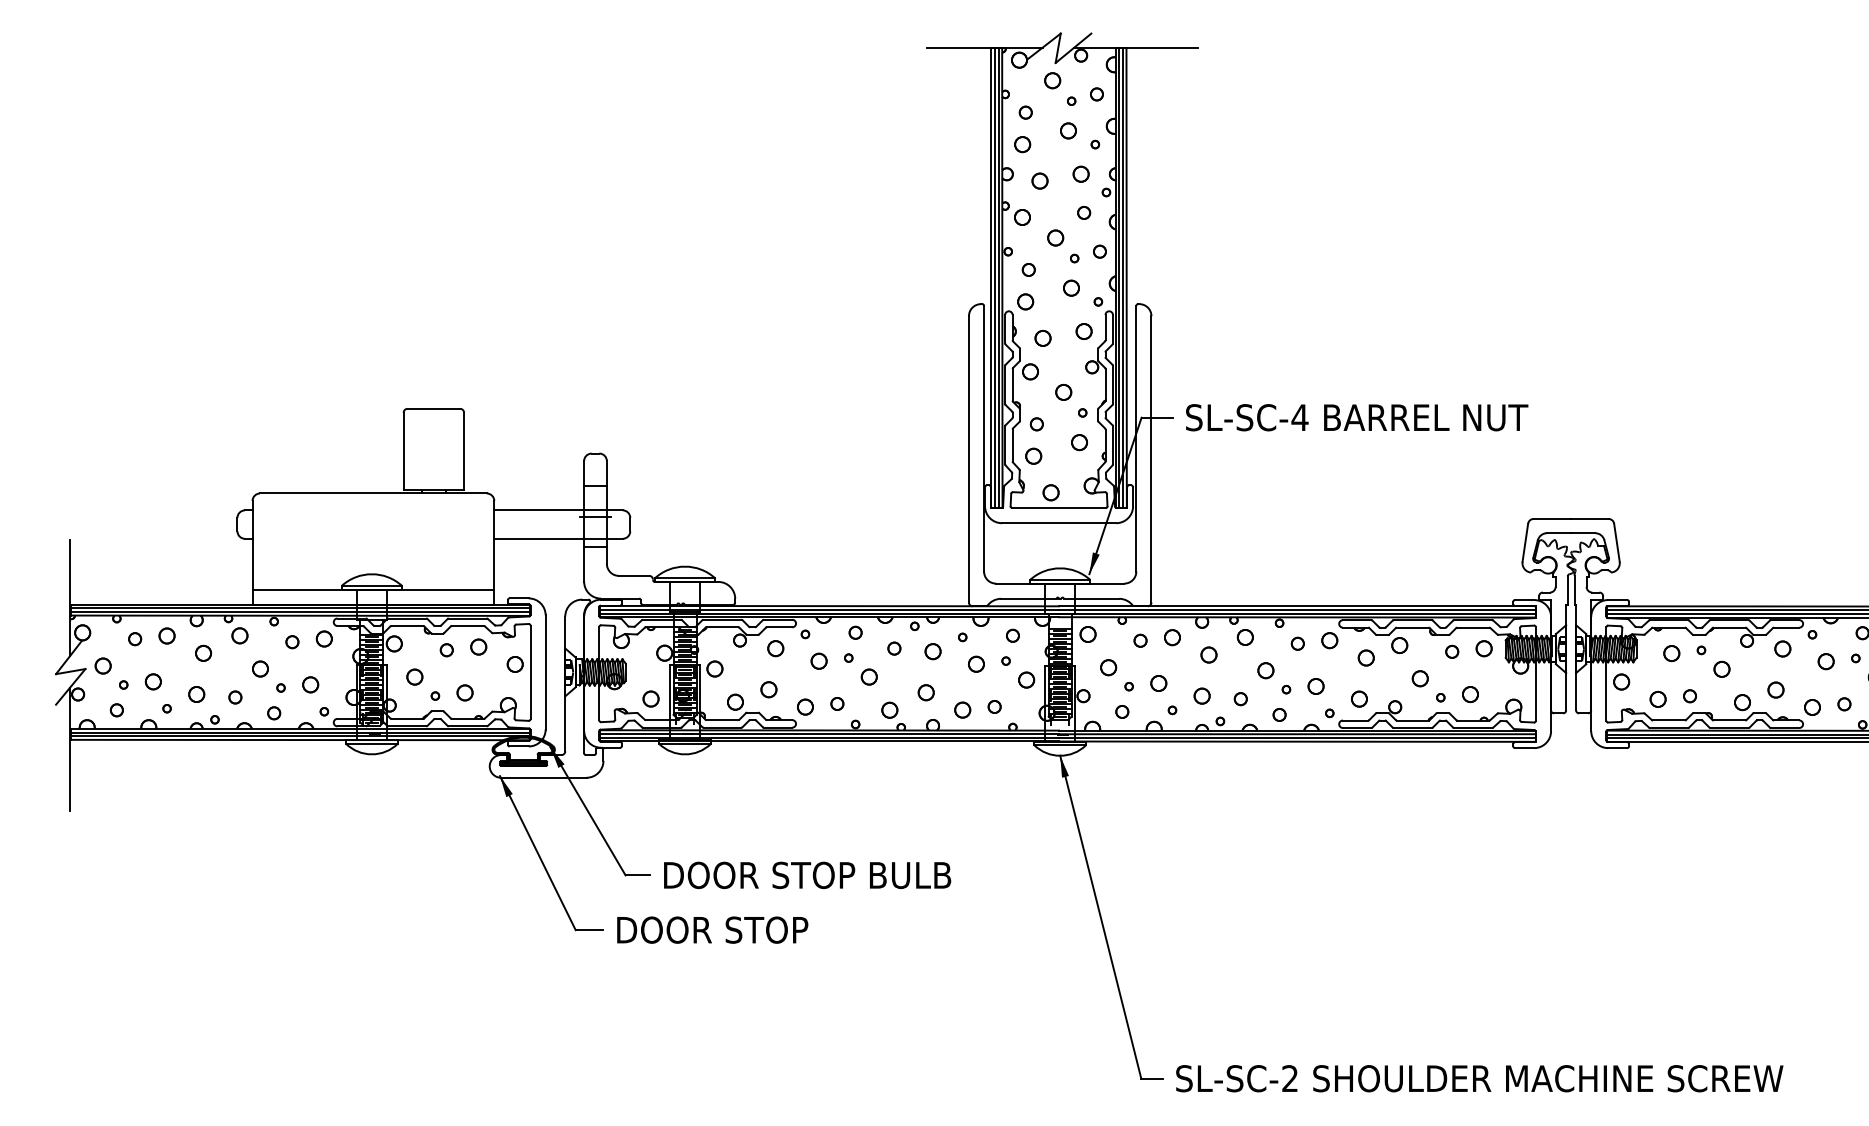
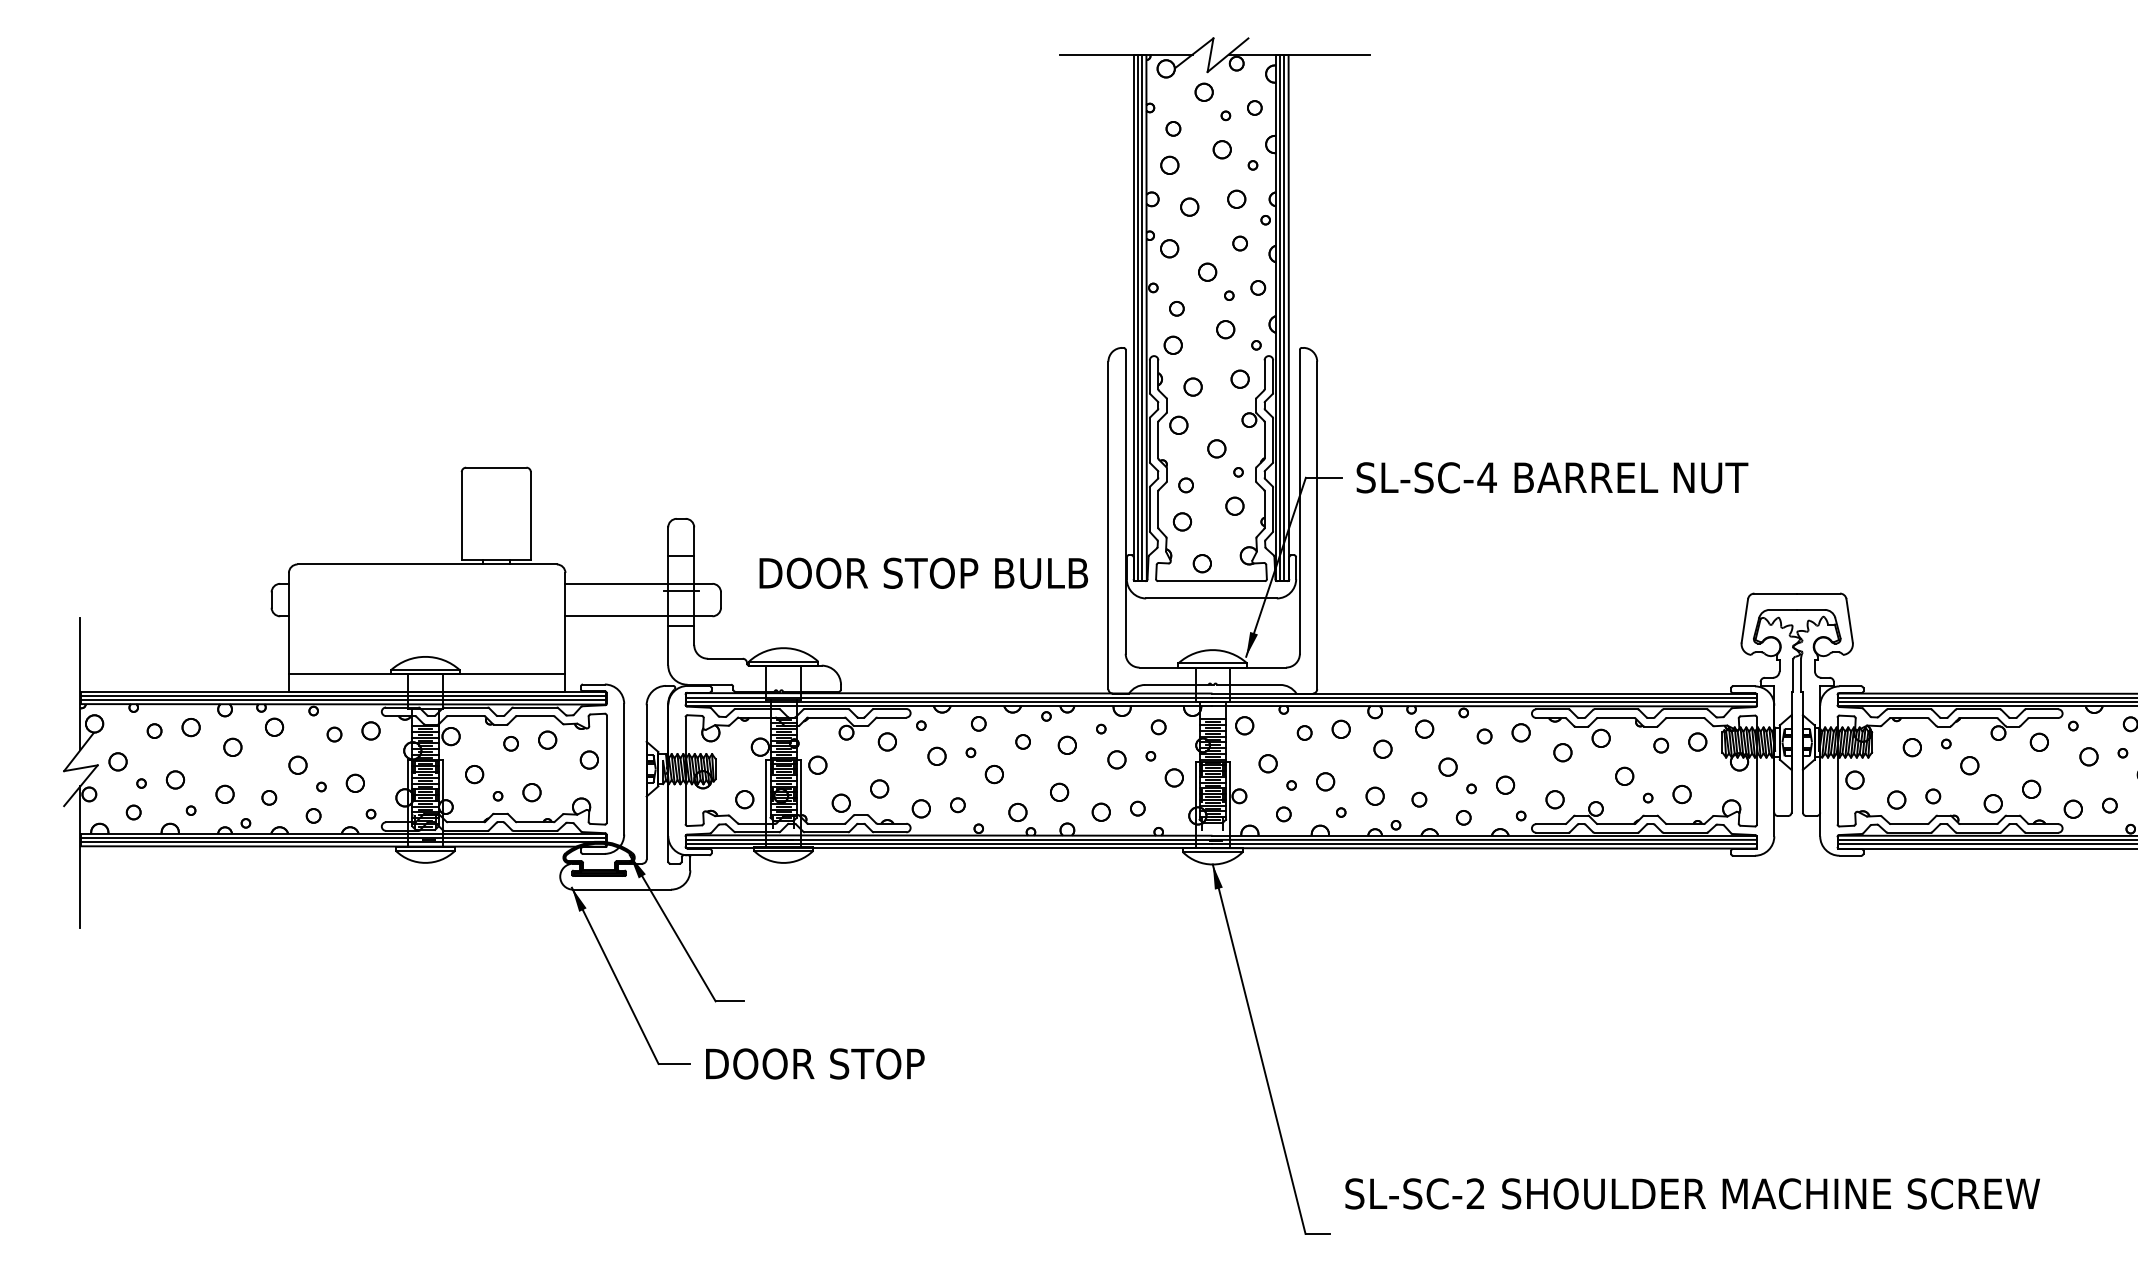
text: (807, 874) -> (923, 572), moved
text: (1479, 1078) -> (1692, 1193), moved

